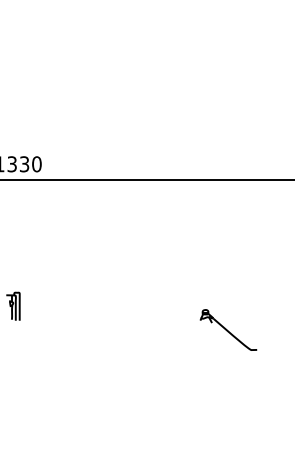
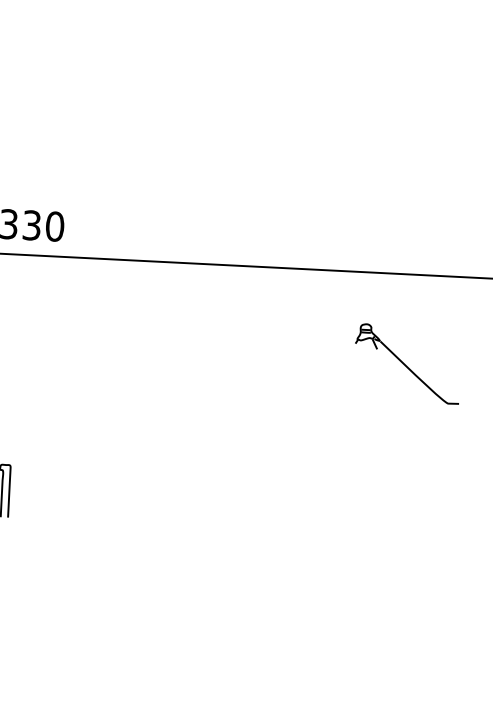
part: (228, 329) -> (407, 362), moved

